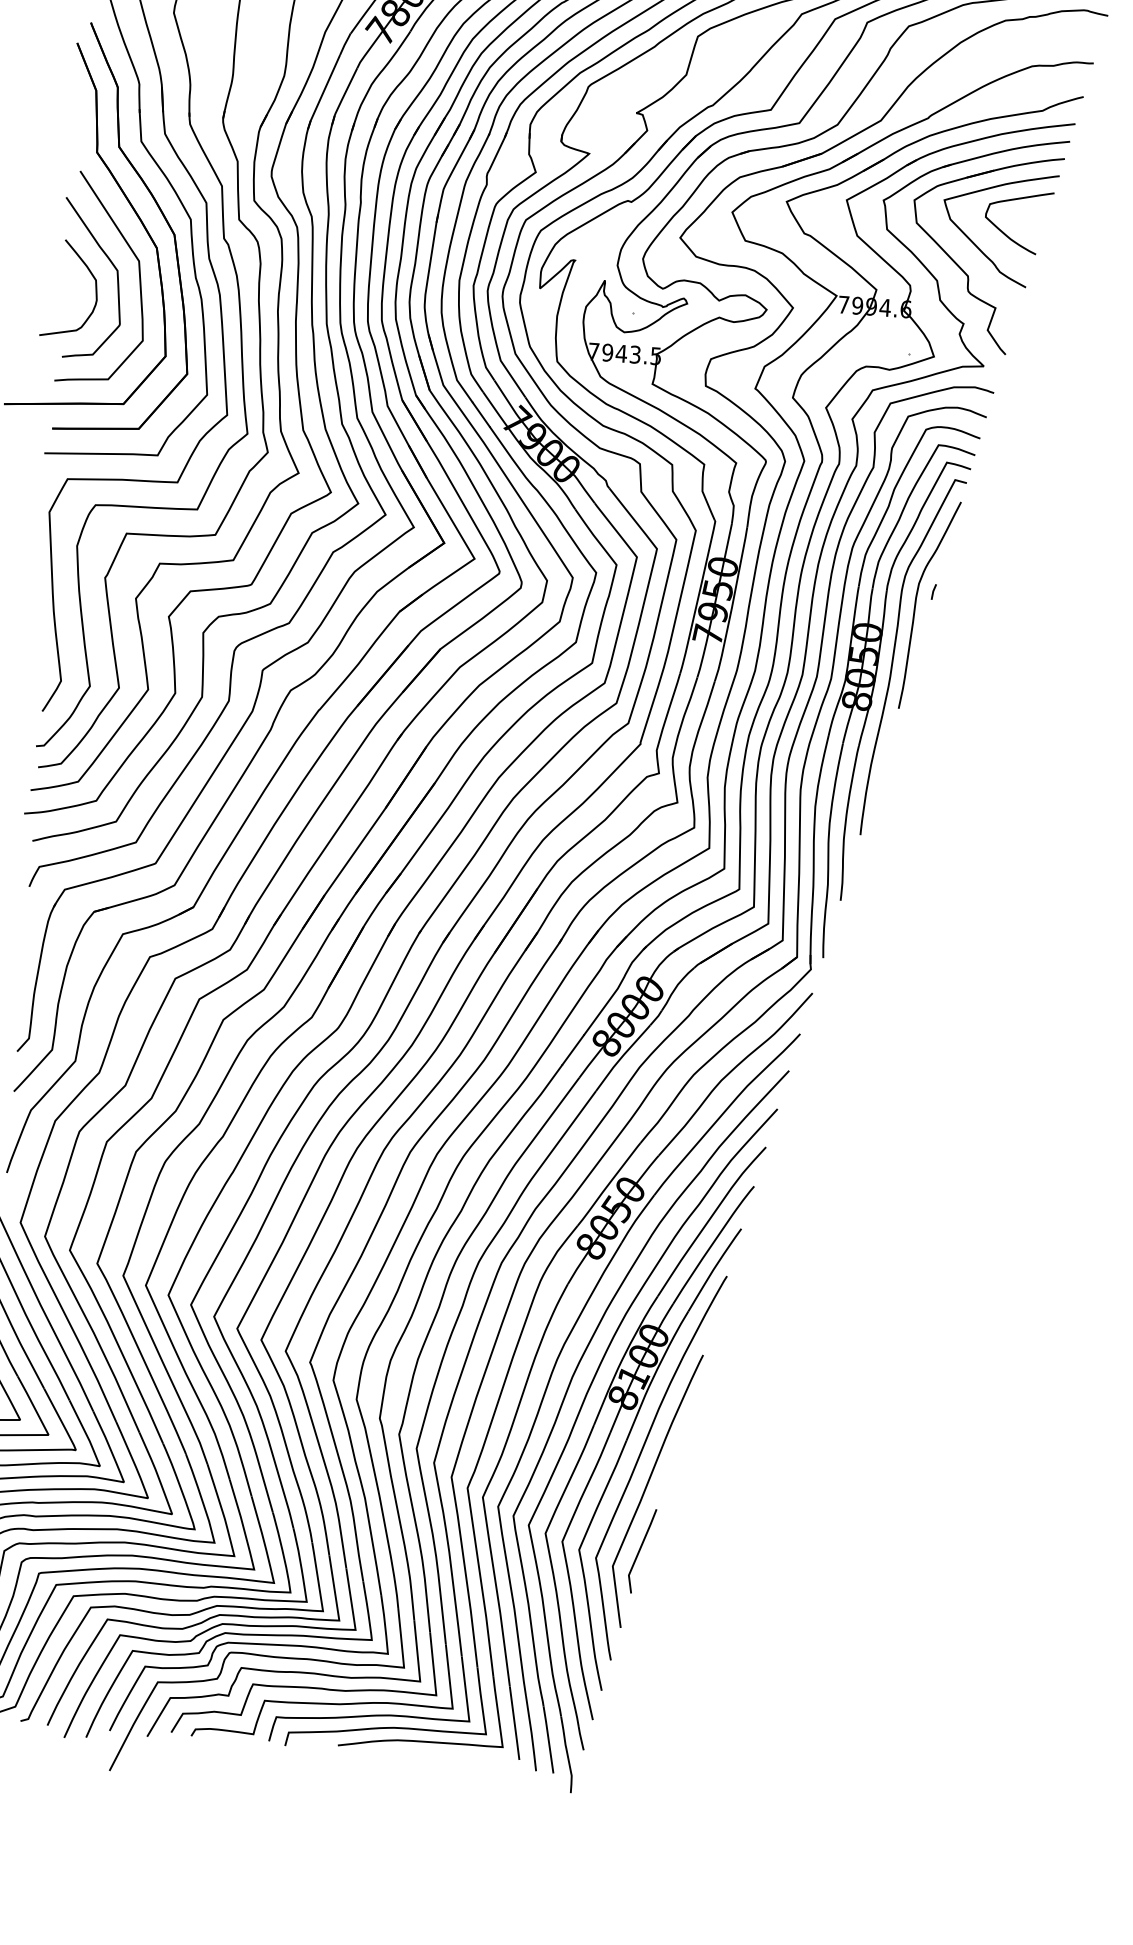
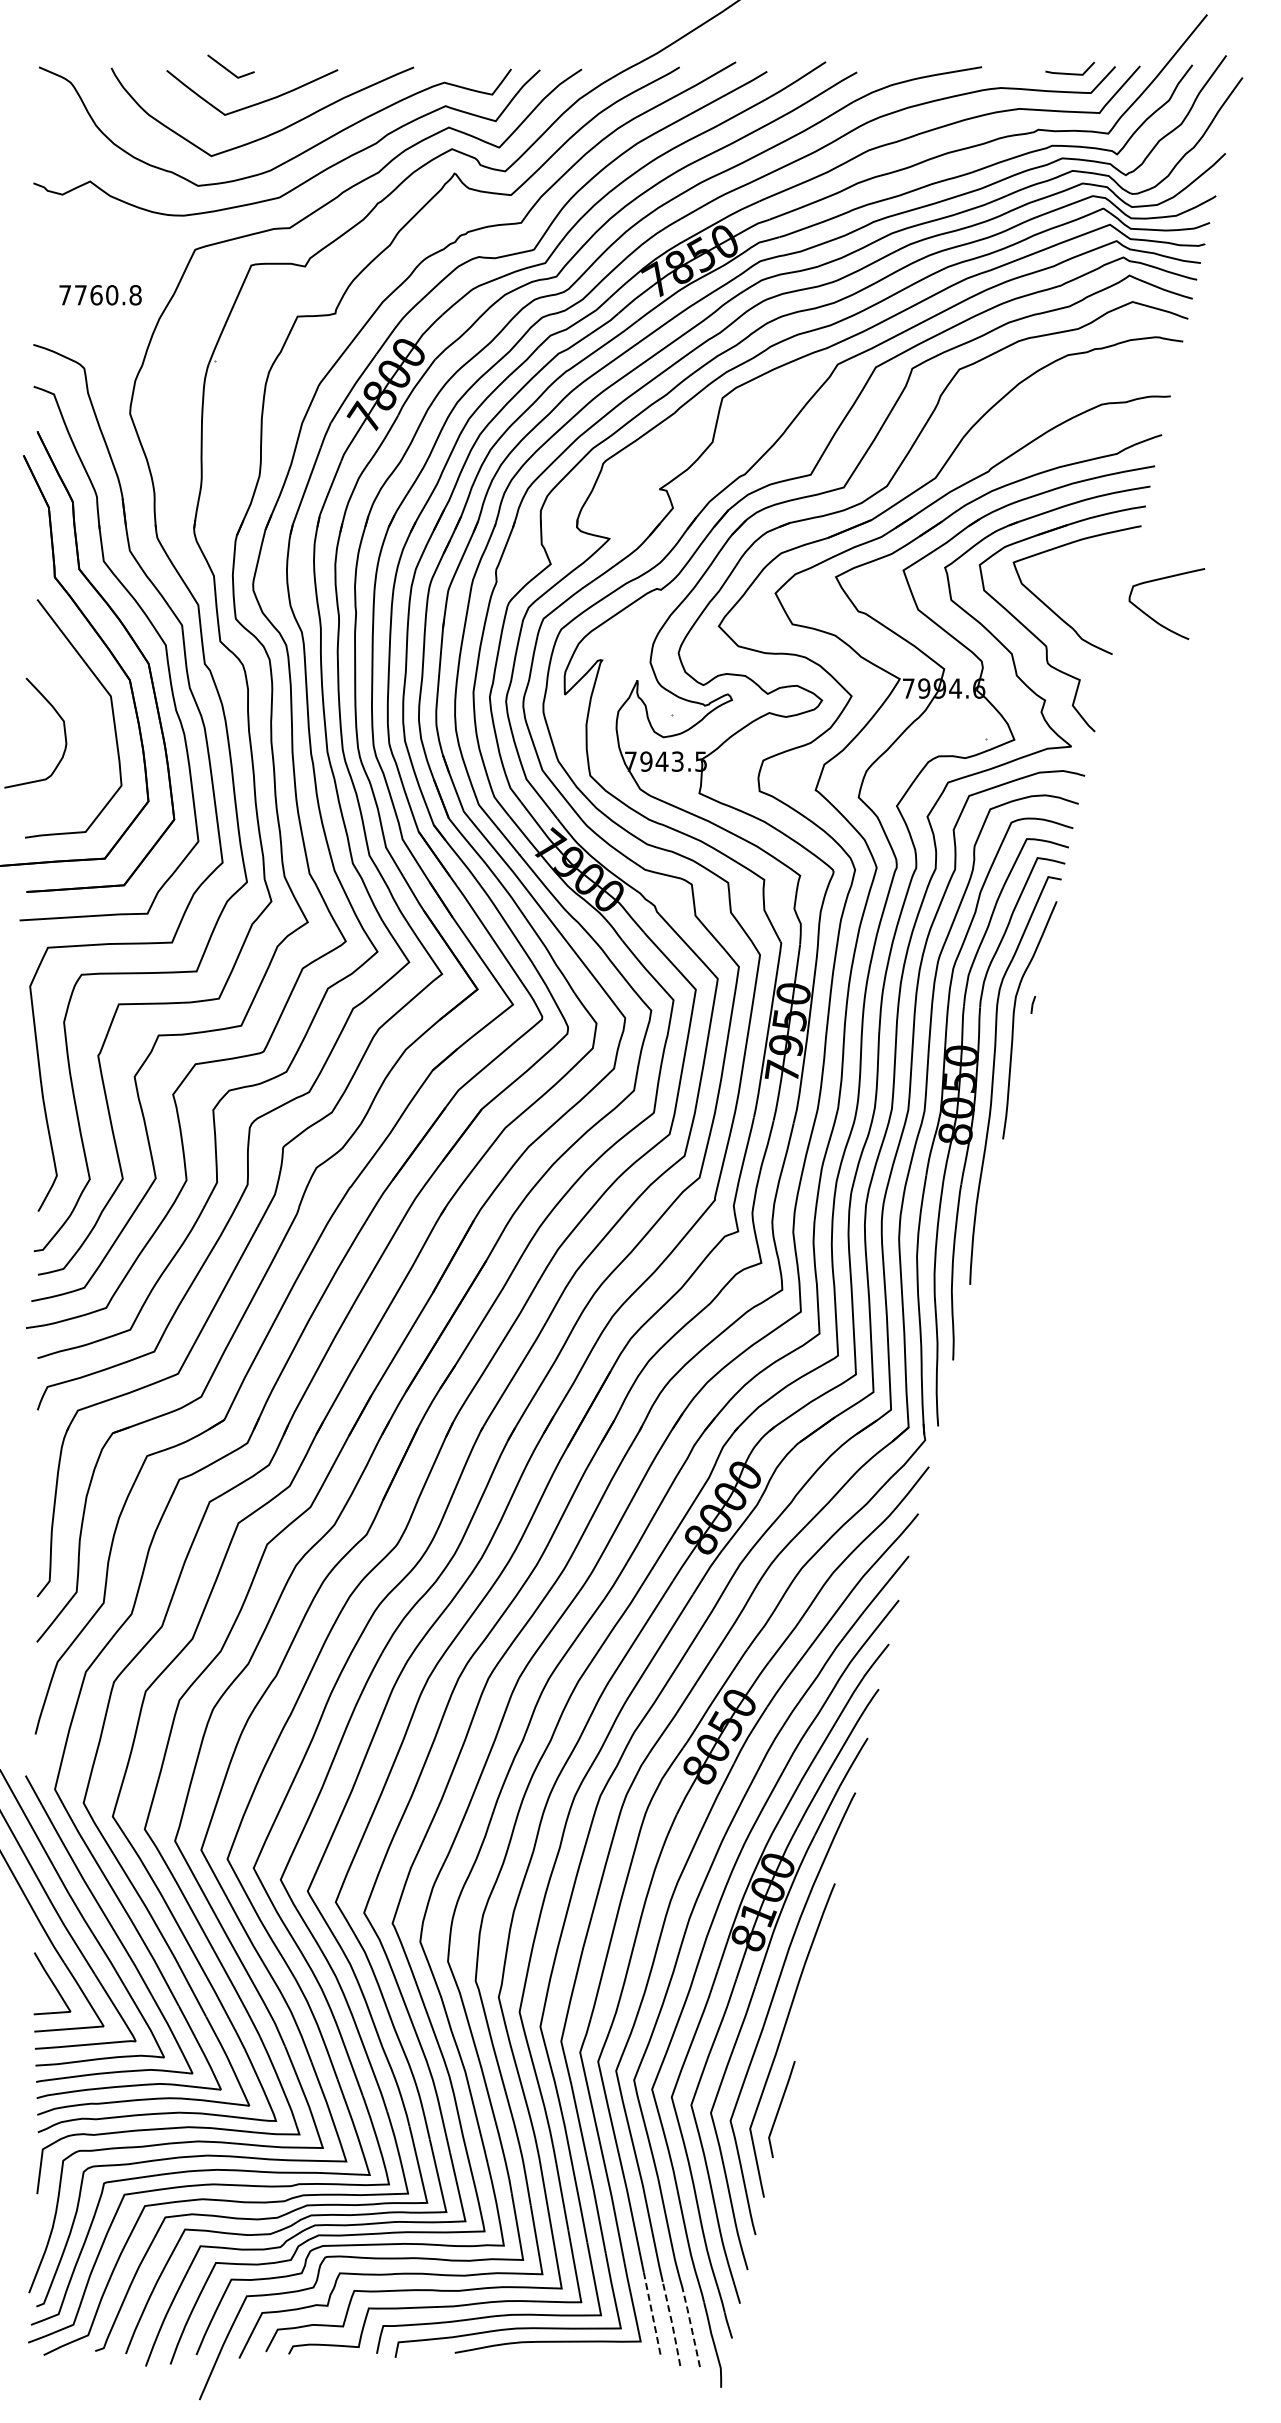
curve: (1008, 235) -> (1156, 620), moved
curve: (112, 265) -> (81, 703), removed
line: (514, 1723) -> (652, 2313), solid -> dashed
line: (531, 1734) -> (672, 2324), solid -> dashed
line: (548, 1738) -> (691, 2328), solid -> dashed

